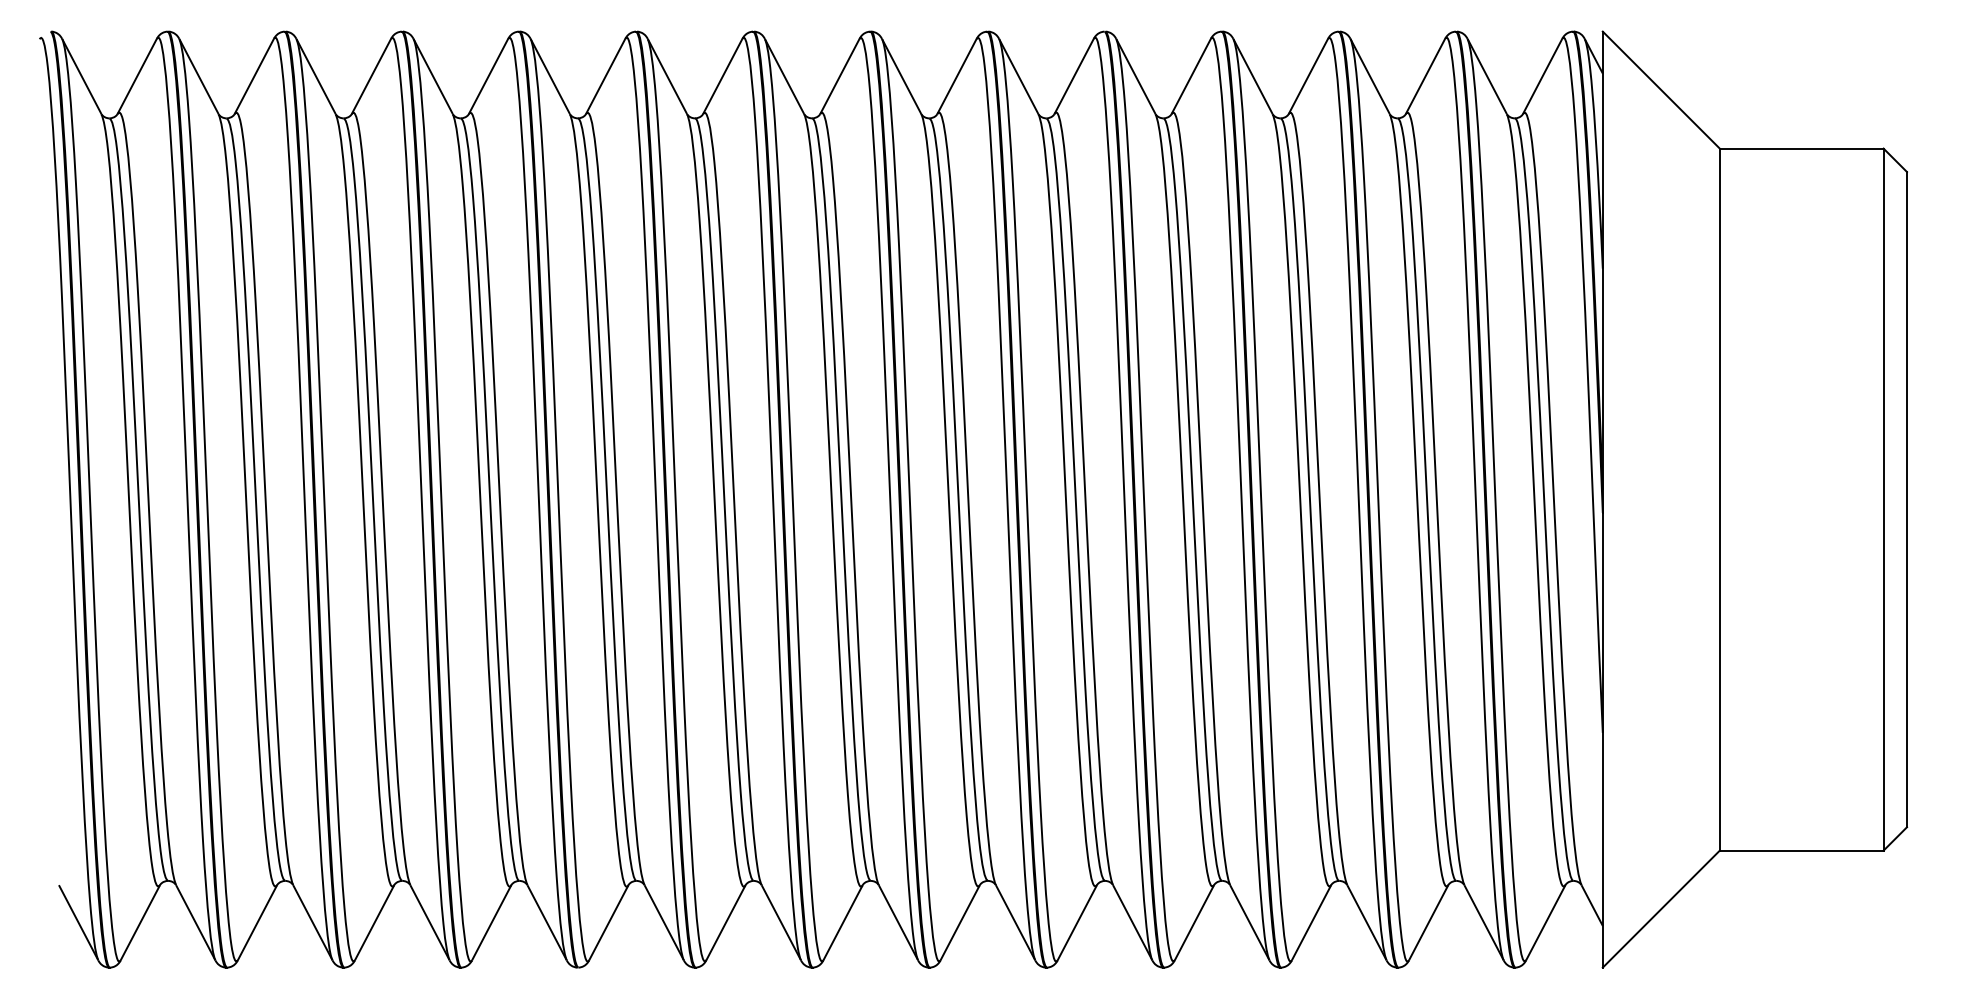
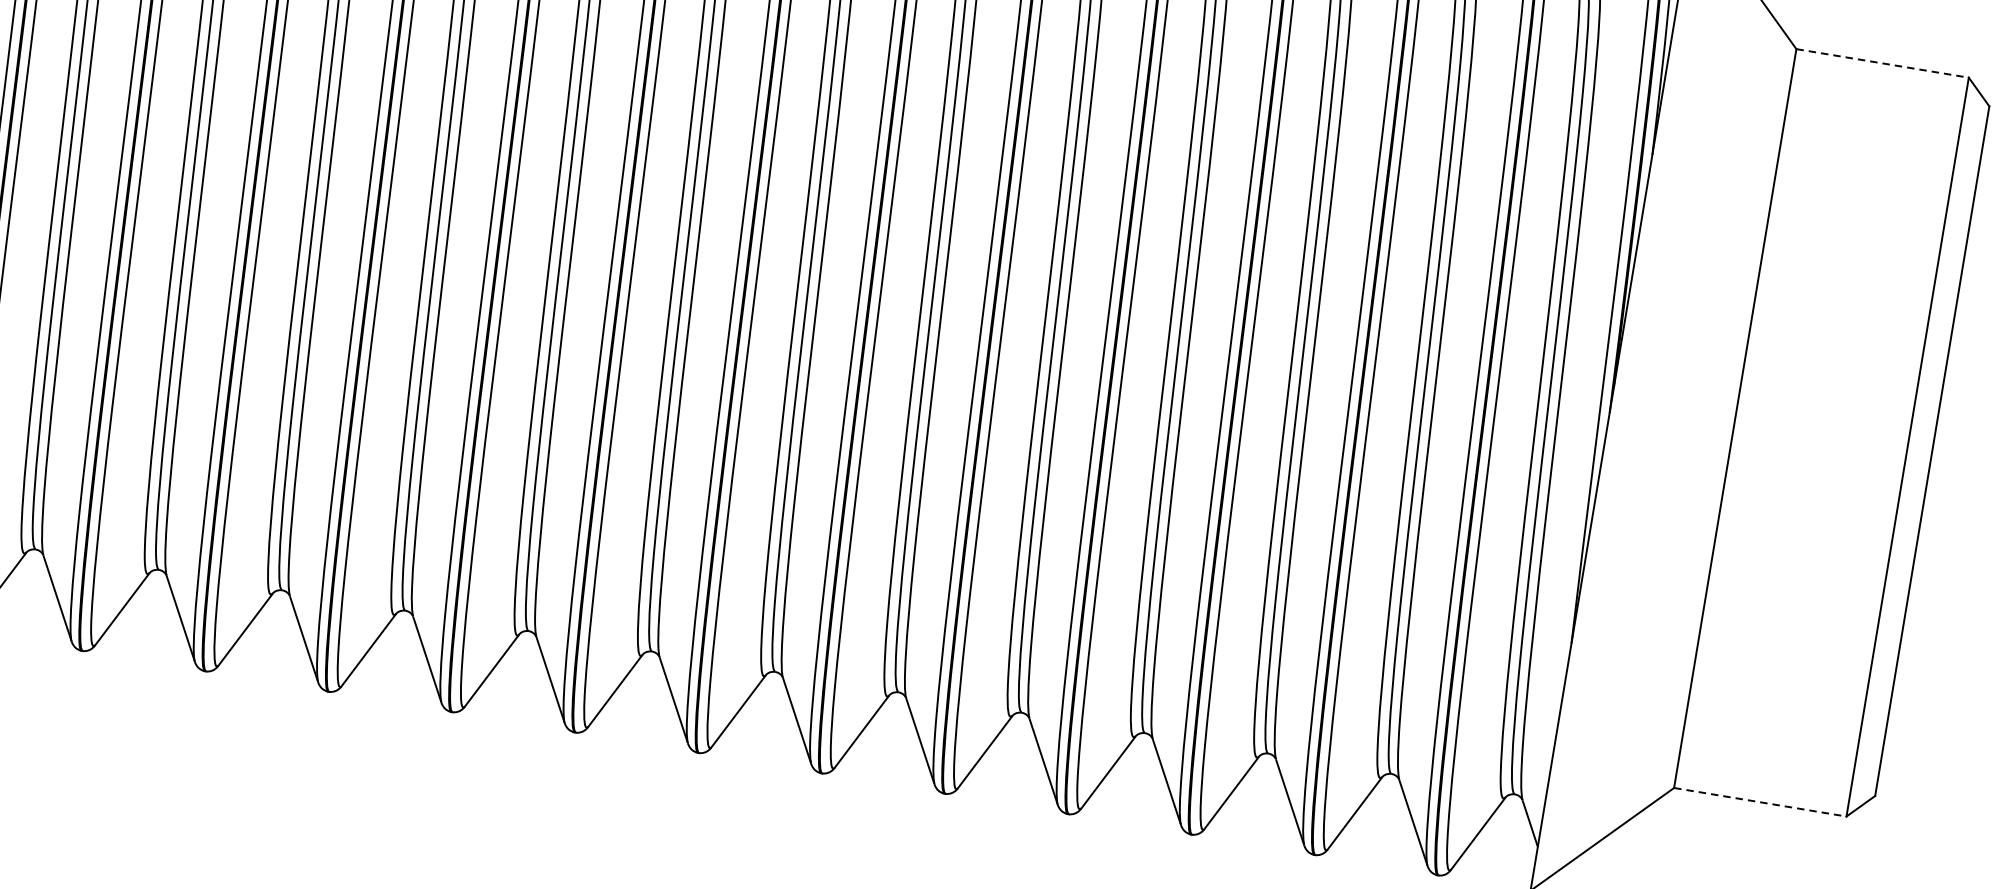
line: (1801, 148) -> (1882, 63), solid -> dashed
line: (1801, 850) -> (1760, 802), solid -> dashed

